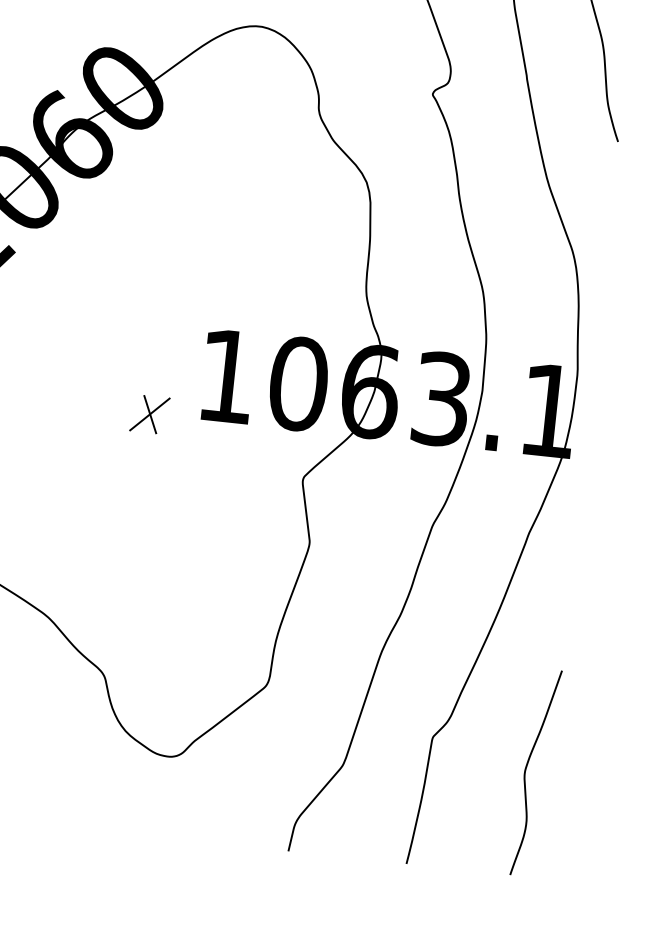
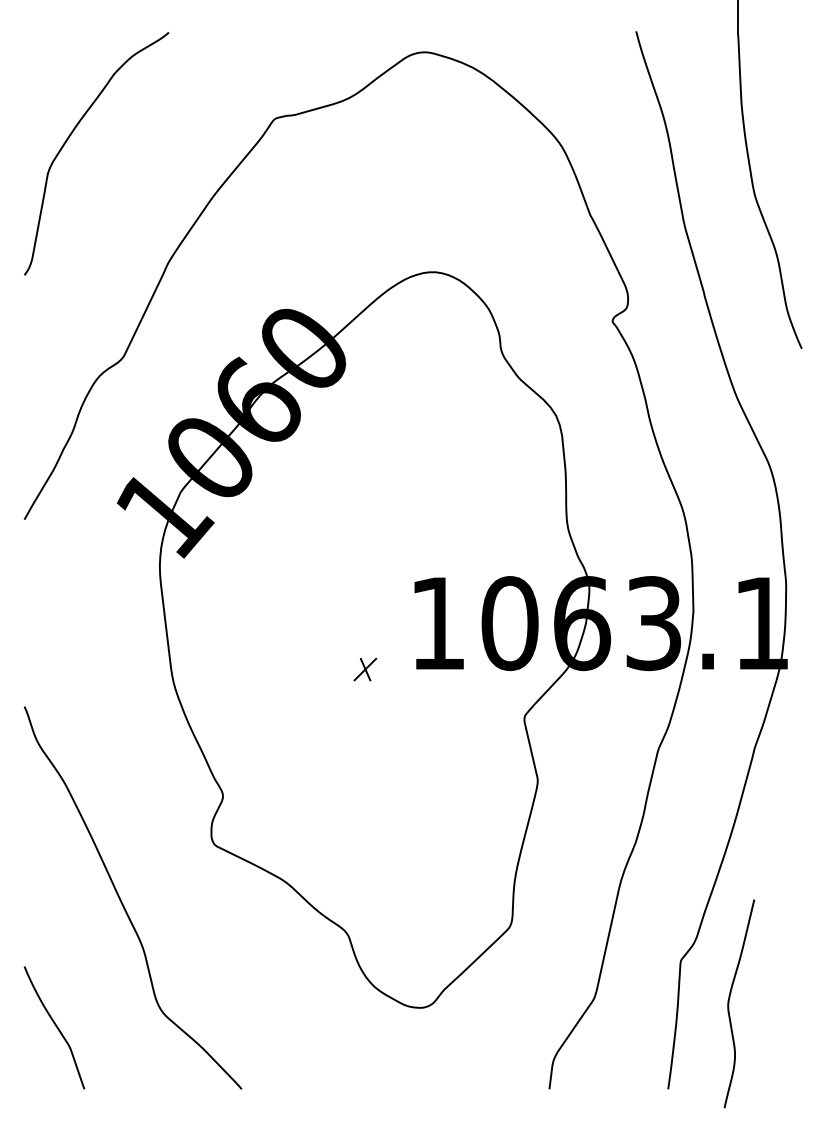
part: (150, 414) -> (365, 669), size x0.6
curve: (526, 771) -> (729, 1003), moved

